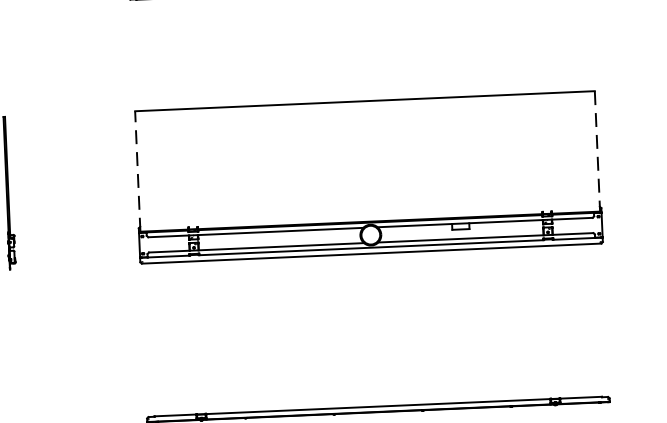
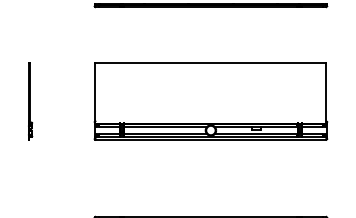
line: (597, 151) -> (326, 93), dashed -> solid
line: (137, 169) -> (95, 92), dashed -> solid

